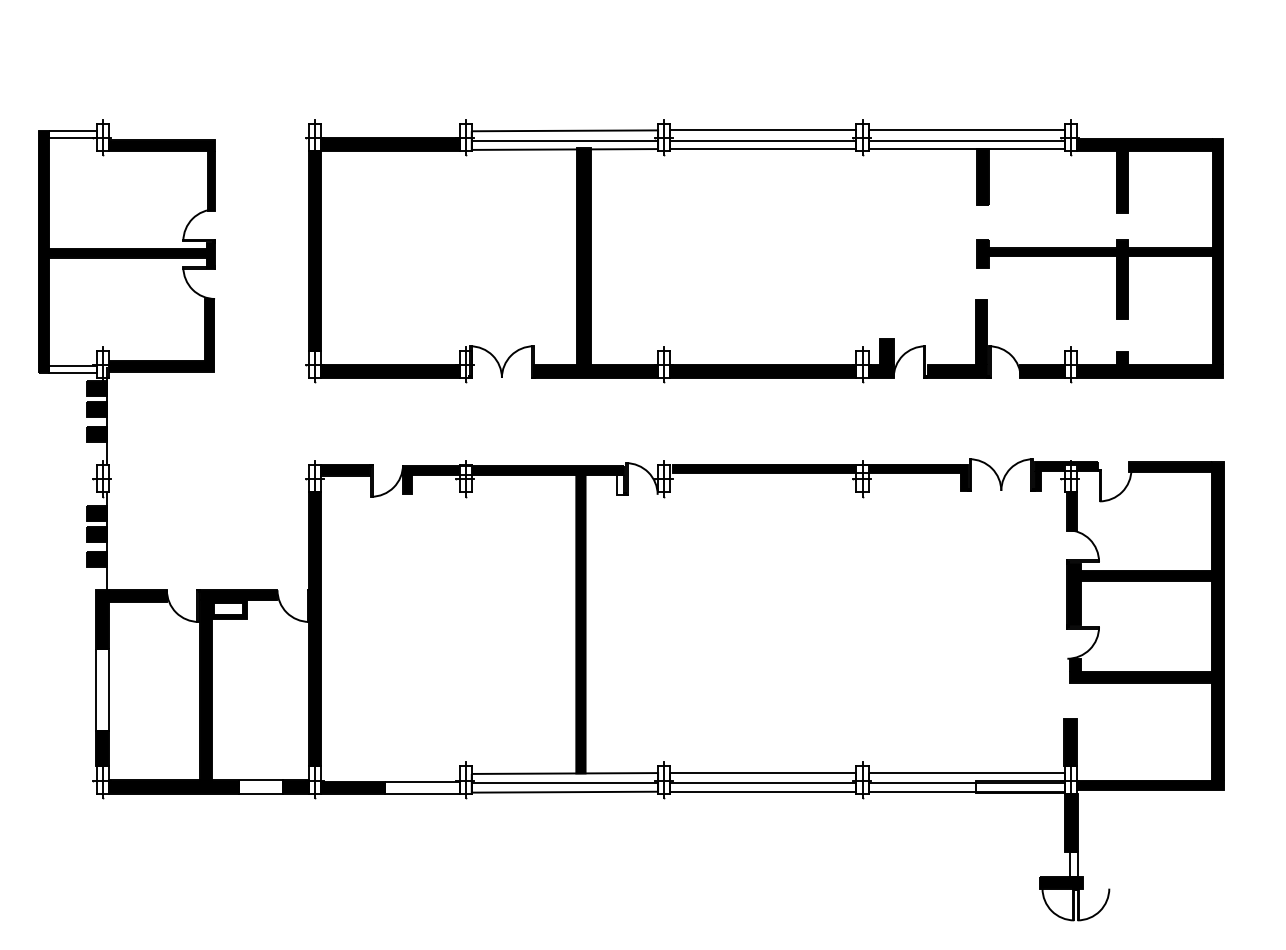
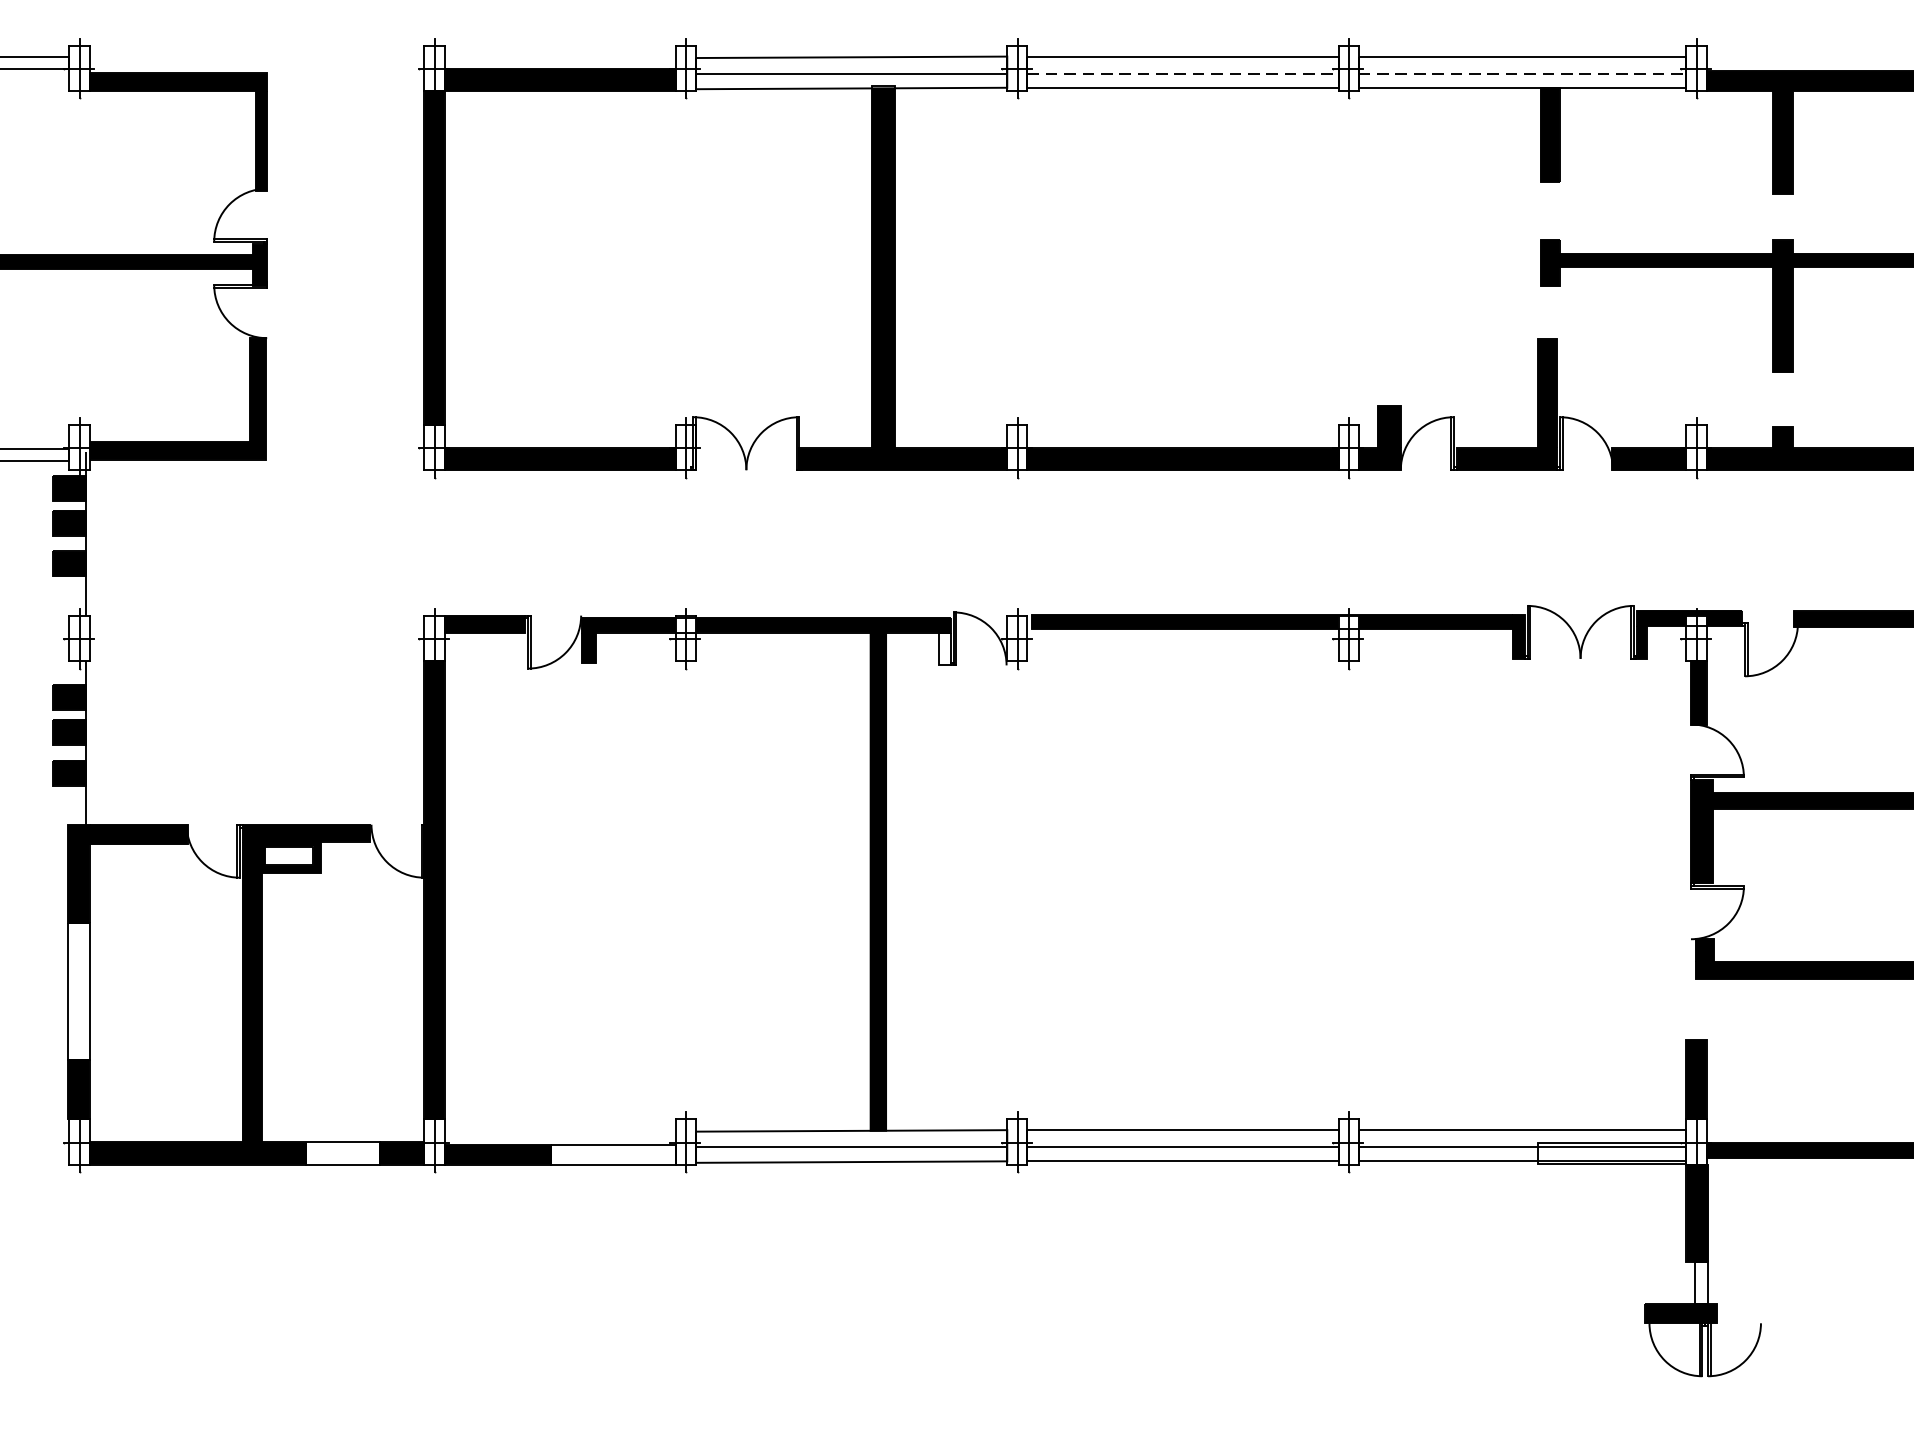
line: (763, 140) -> (1183, 73), solid -> dashed
line: (967, 140) -> (1524, 73), solid -> dashed

